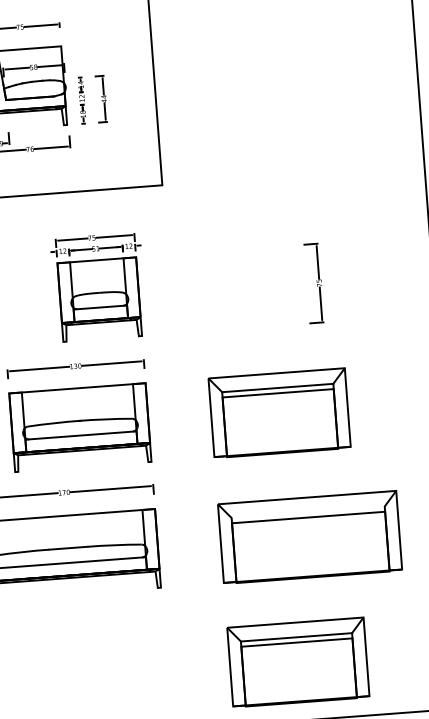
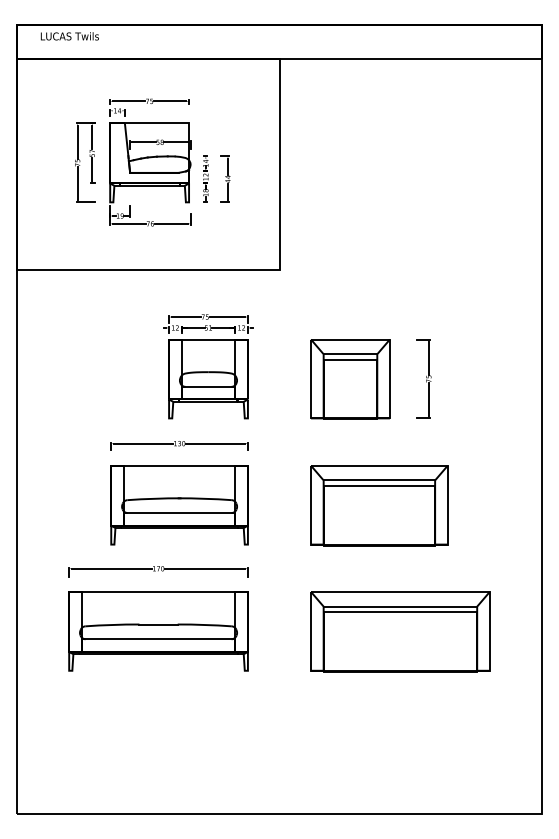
part: (241, 289) -> (350, 379), added
line: (308, 512) -> (400, 606), added
part: (298, 662) -> (379, 755), removed

